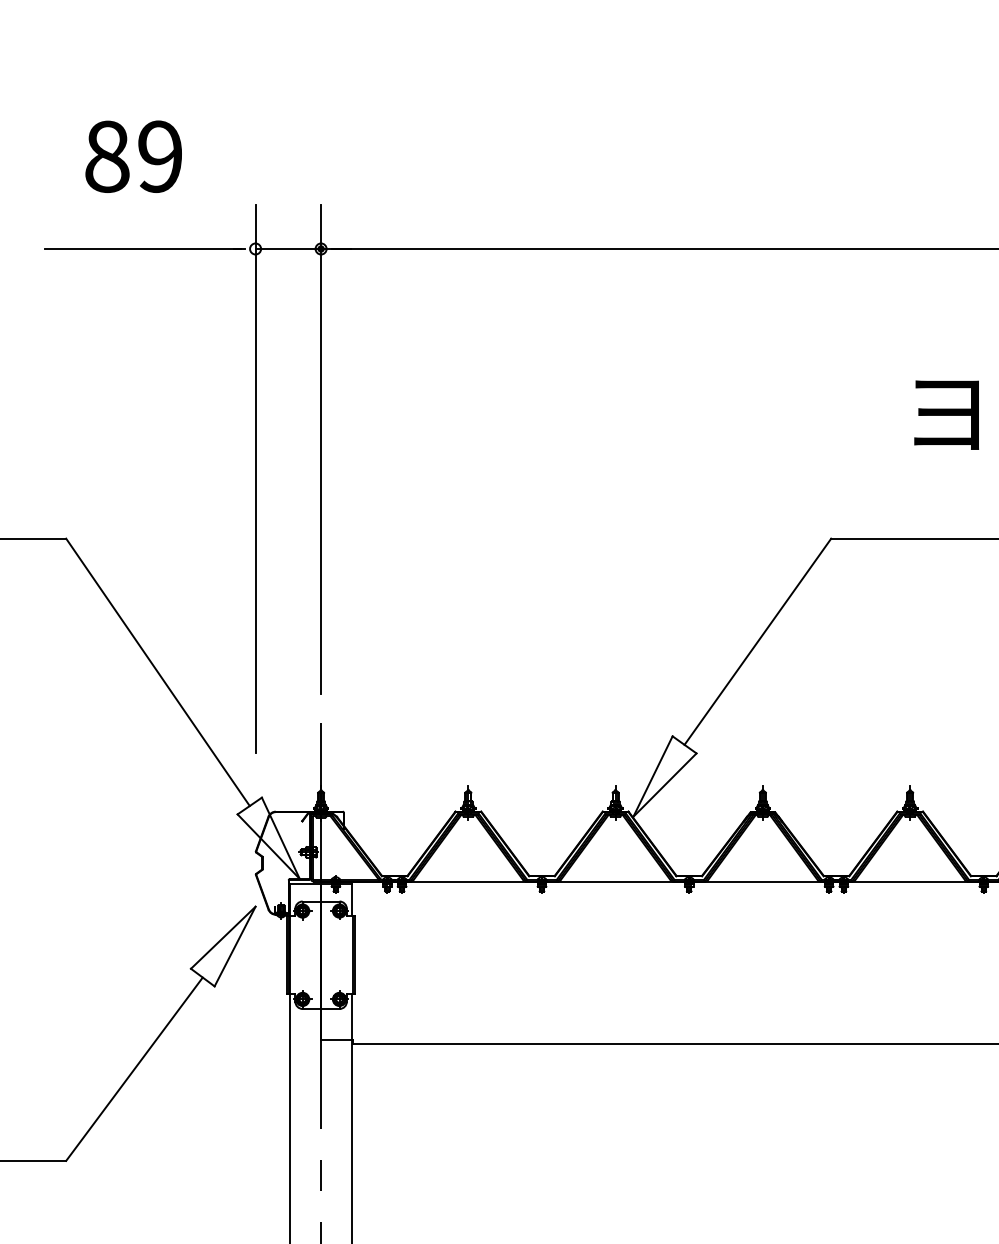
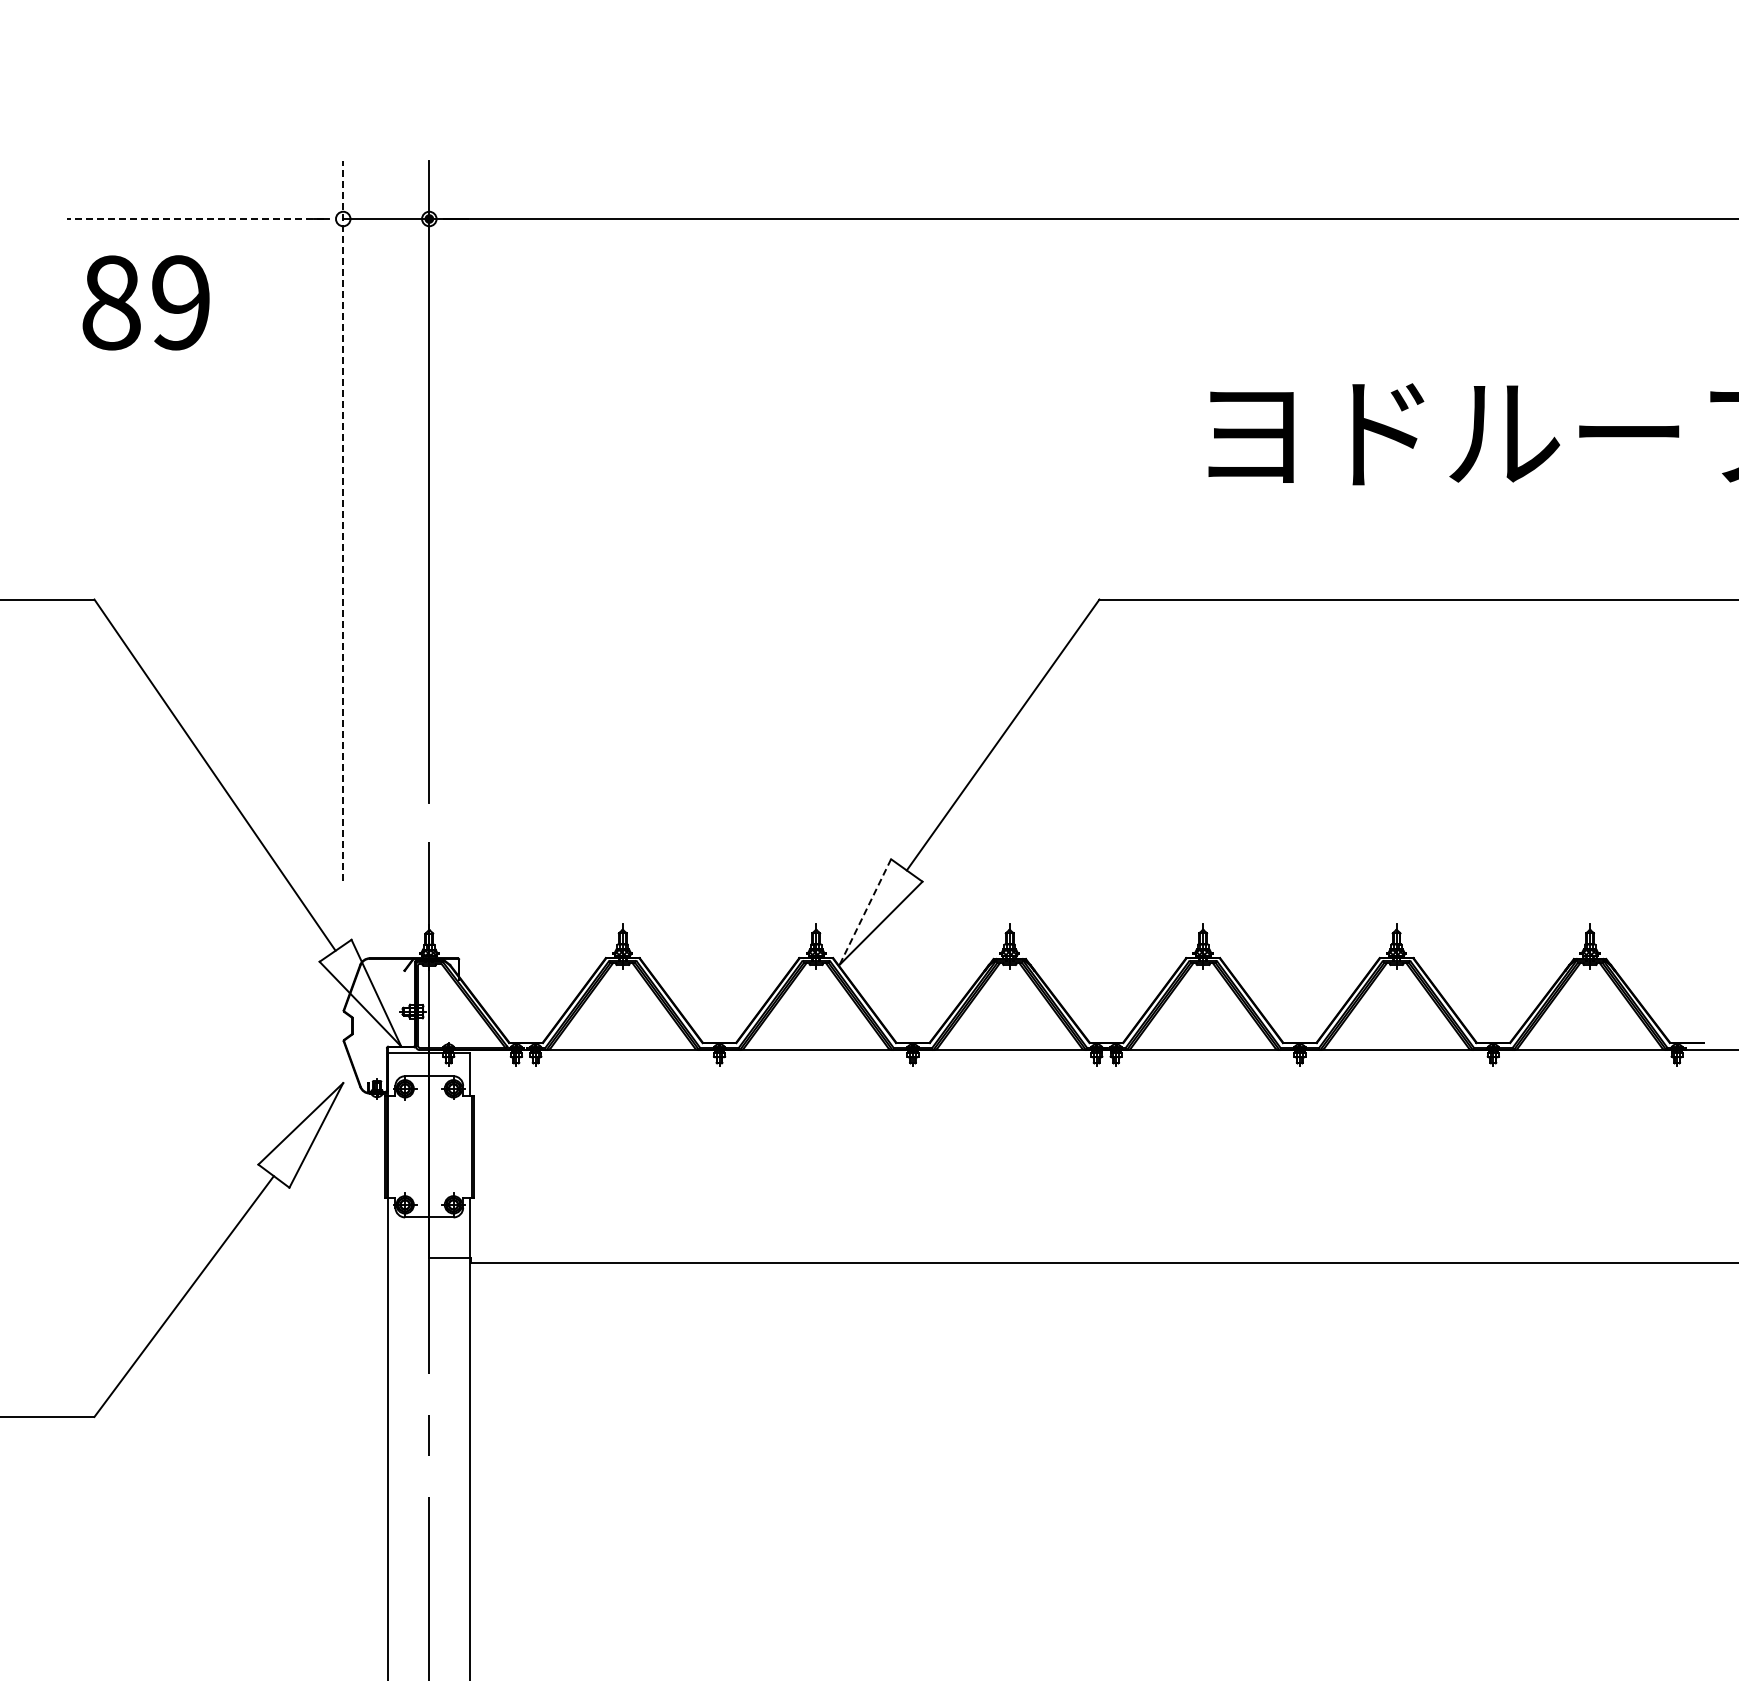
text: (133, 156) -> (145, 302), moved
line: (143, 249) -> (195, 219), solid -> dashed
line: (255, 478) -> (343, 520), solid -> dashed
line: (653, 776) -> (865, 912), solid -> dashed

